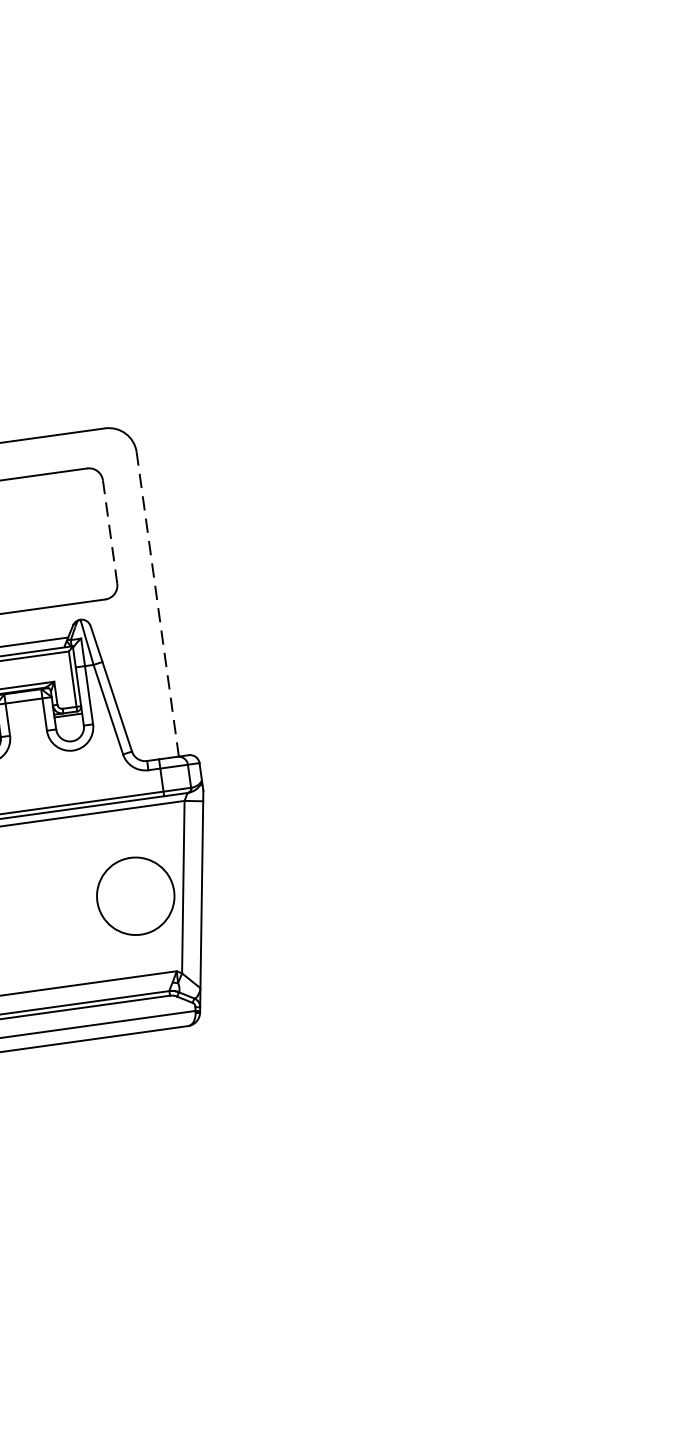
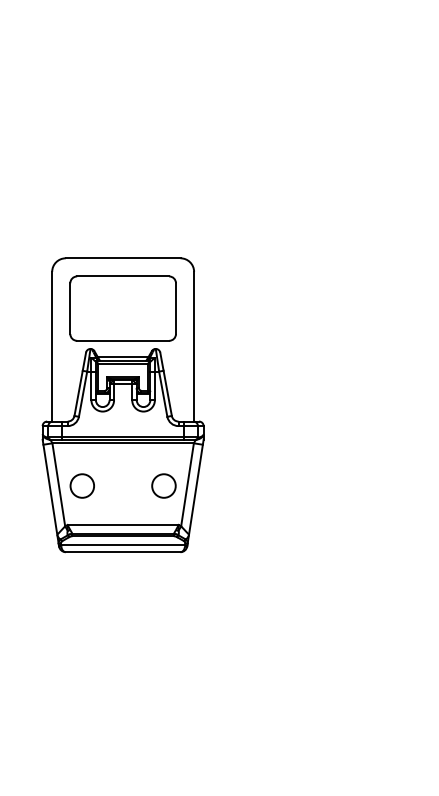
line: (109, 531) -> (175, 308), dashed -> solid
line: (158, 603) -> (194, 346), dashed -> solid
circle: (134, 895) -> (163, 485), size x0.62

